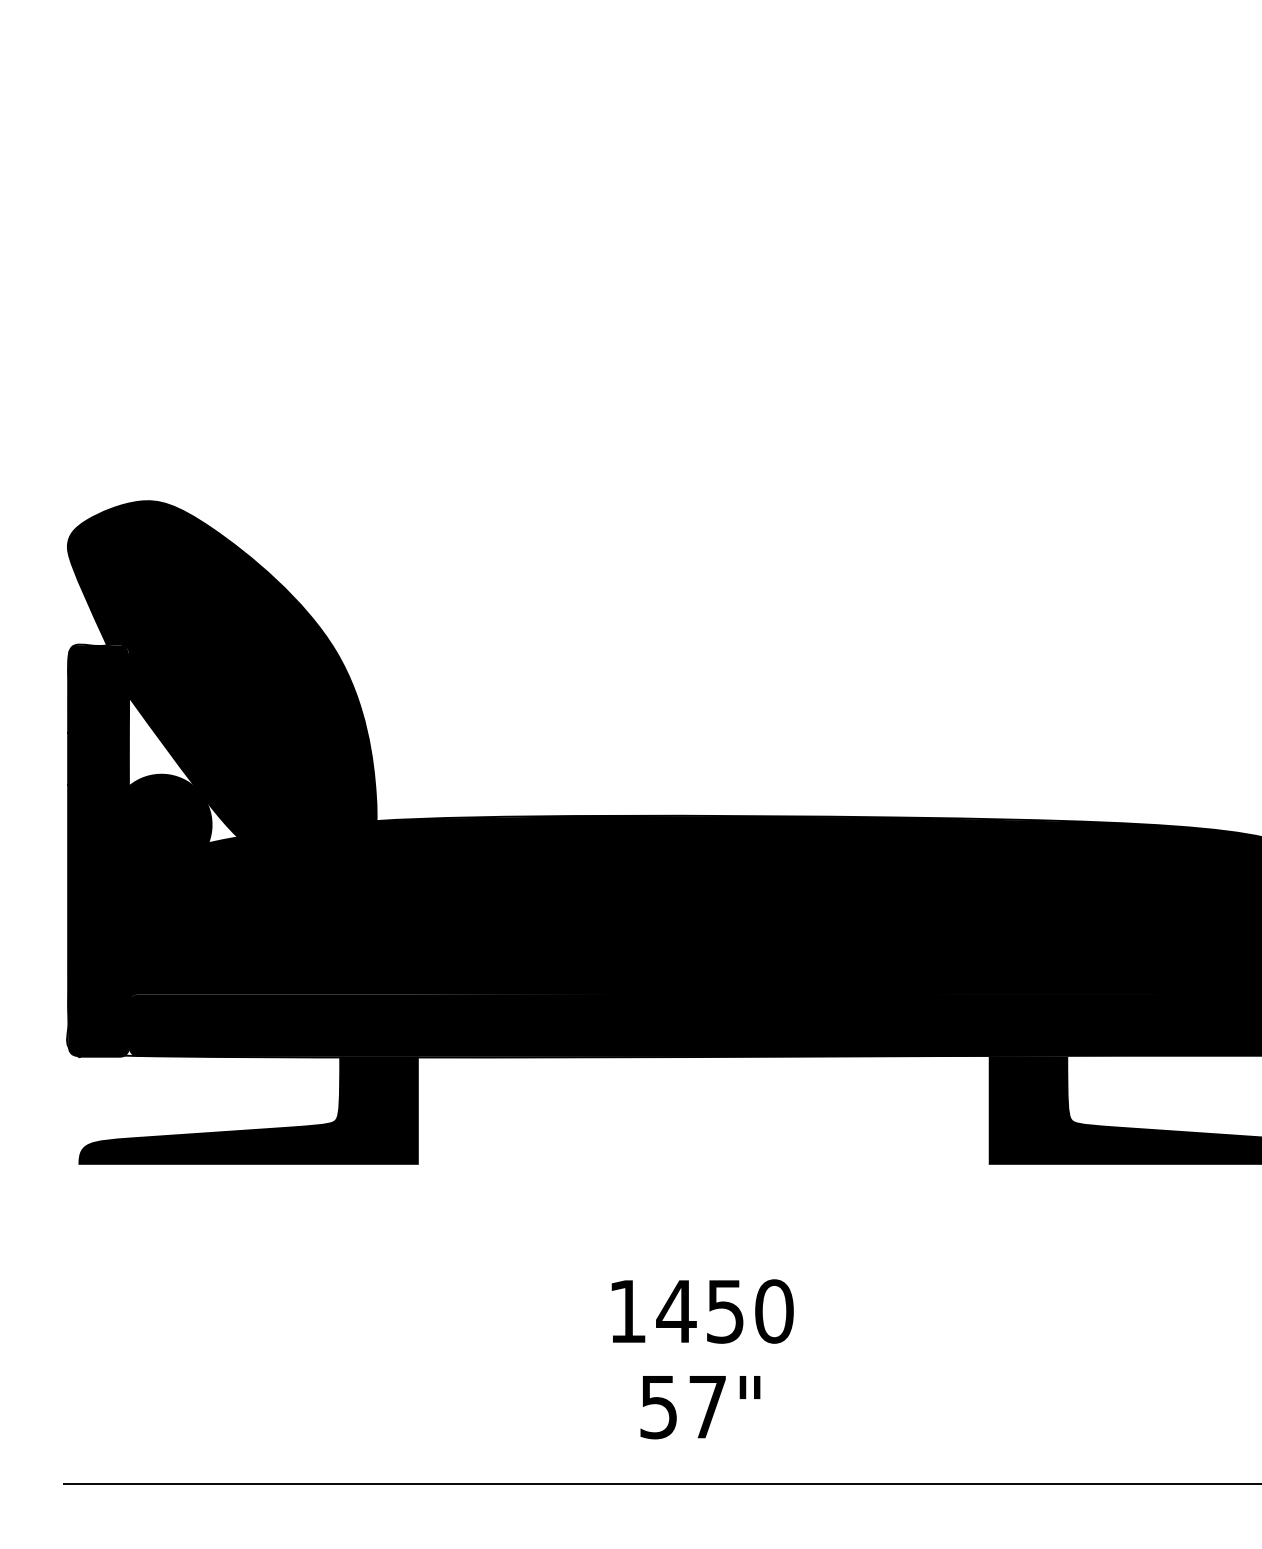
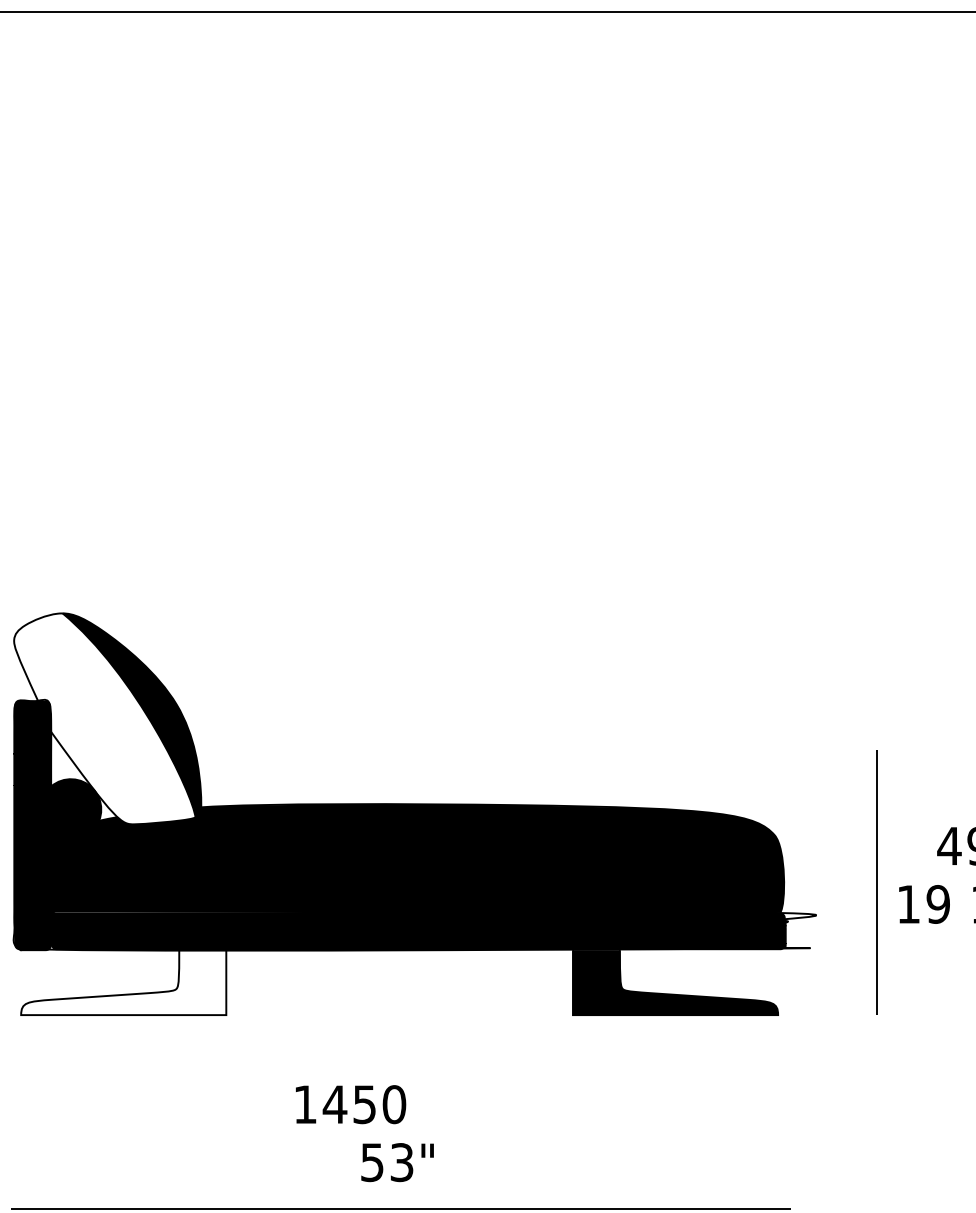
fill: (216, 674) -> (104, 718), removed
fill: (248, 1110) -> (123, 982), removed
text: (703, 1311) -> (351, 1104), moved
text: (706, 1406) -> (401, 1162), 57" -> 53"

